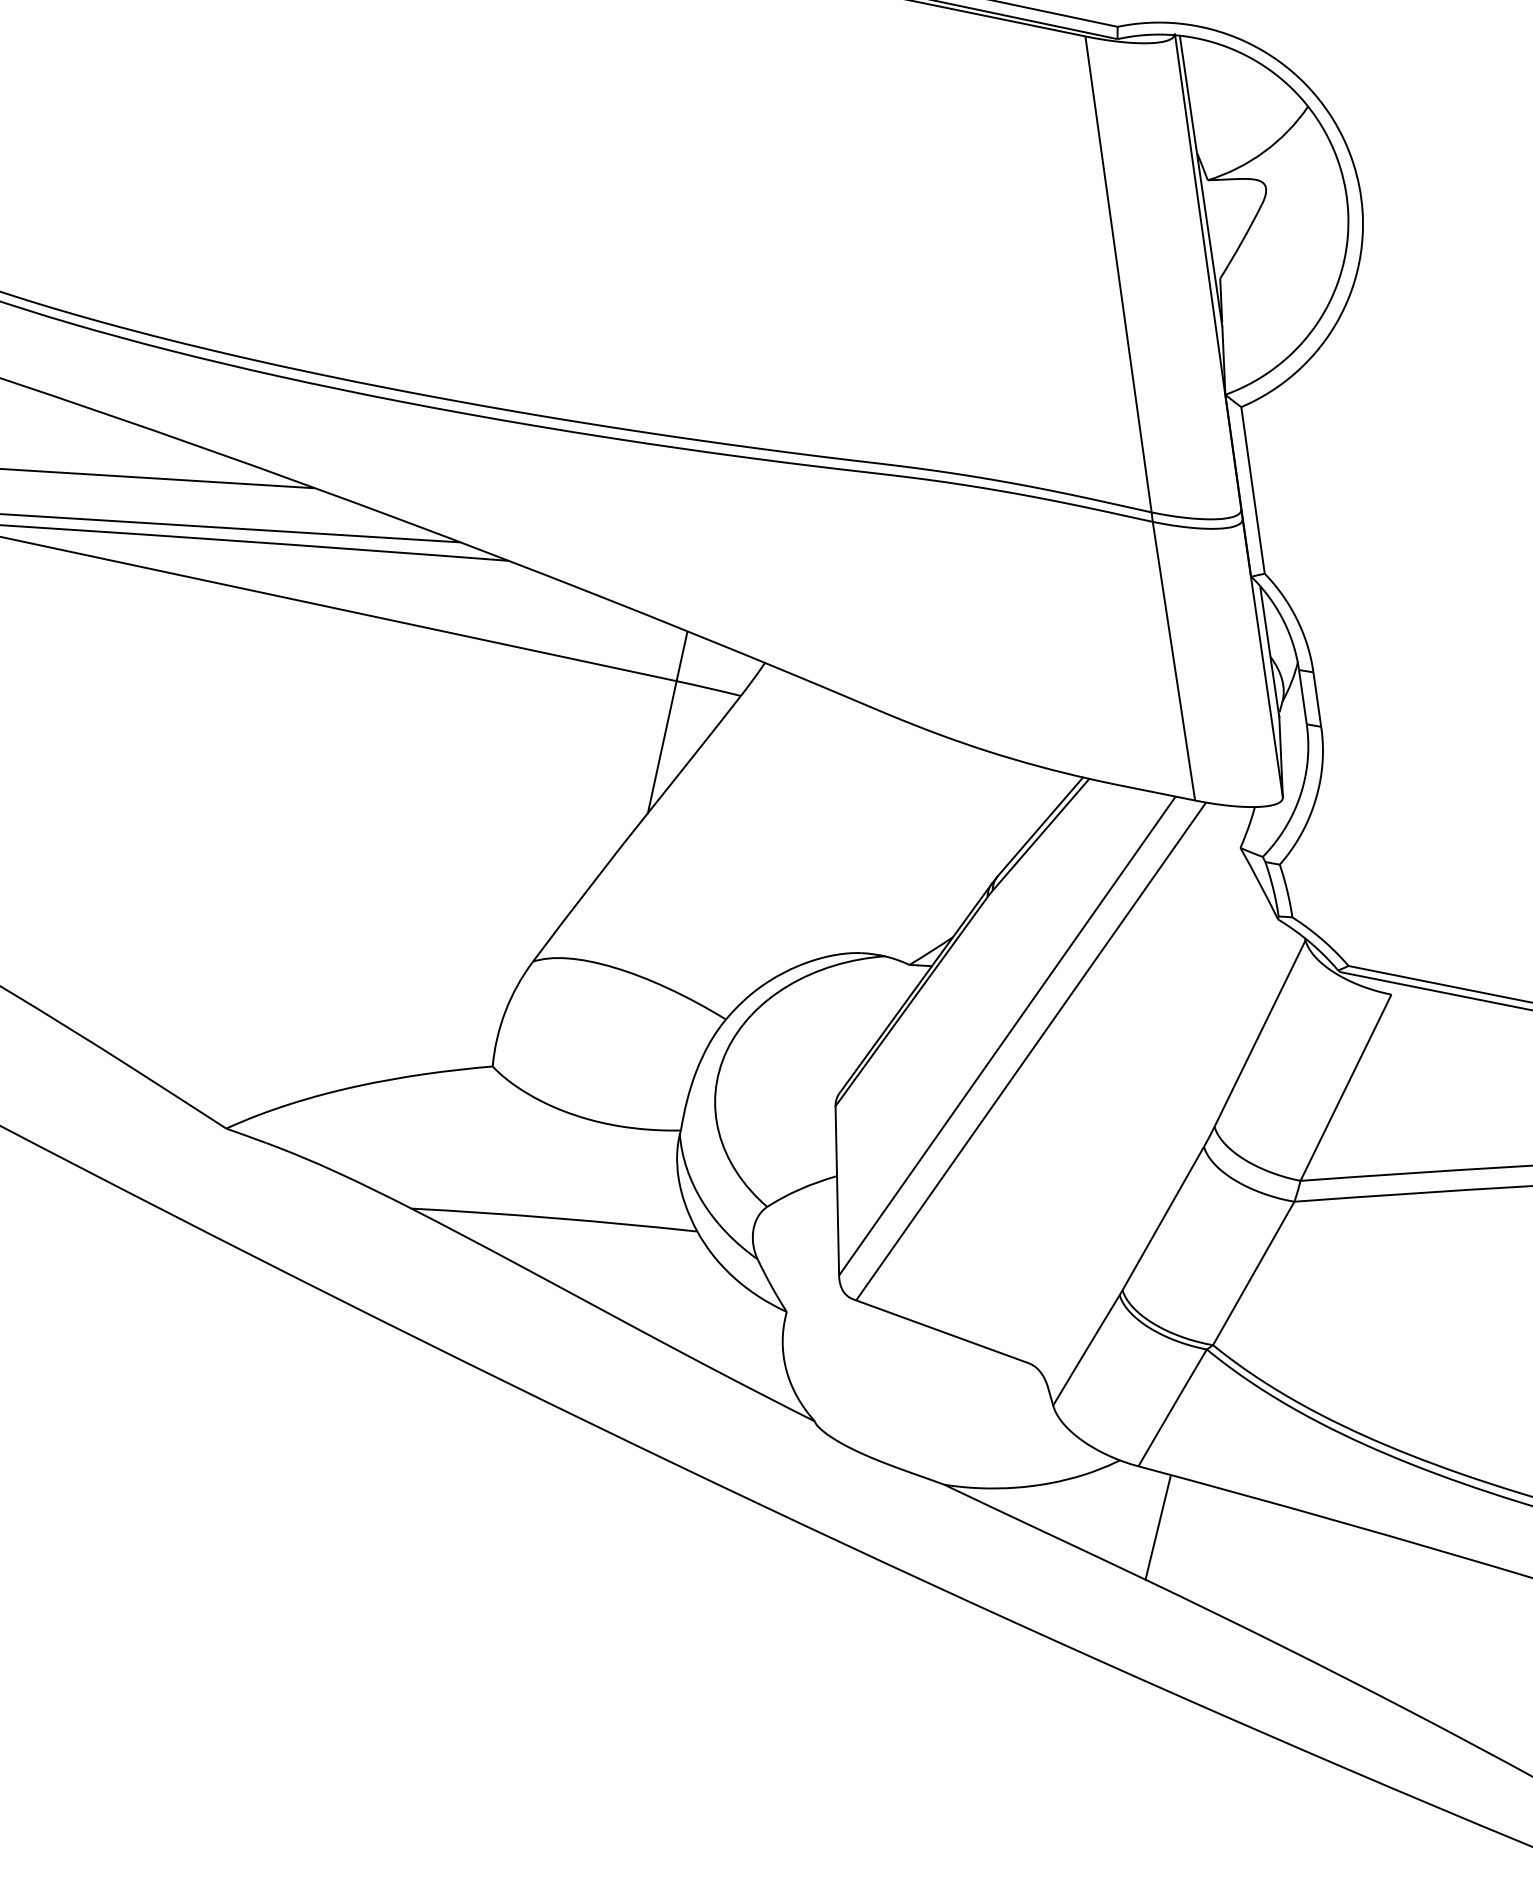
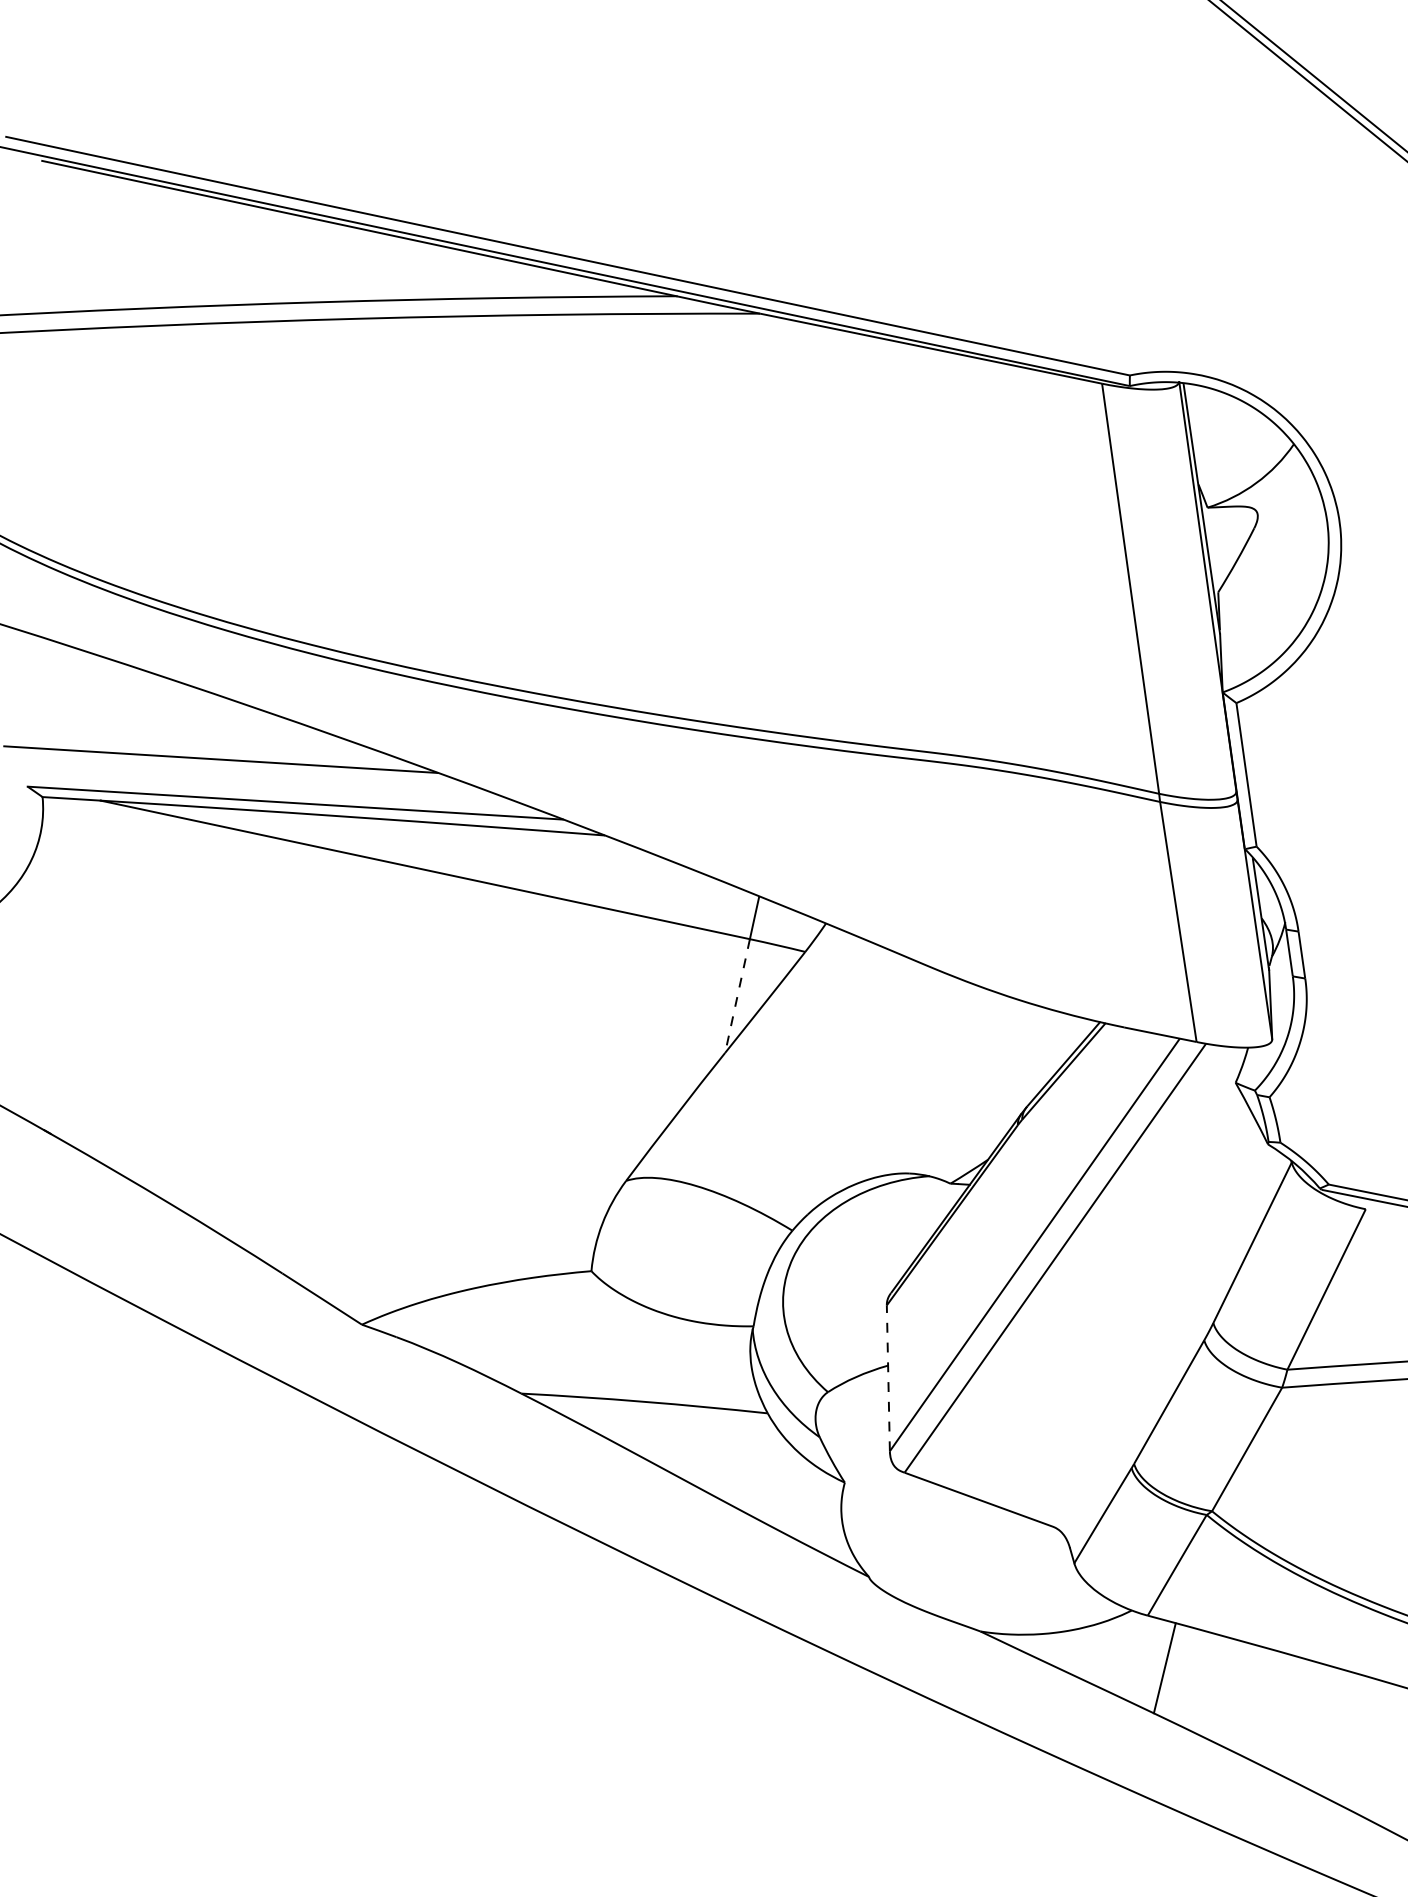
line: (662, 747) -> (737, 996), solid -> dashed
line: (837, 1191) -> (888, 1378), solid -> dashed

